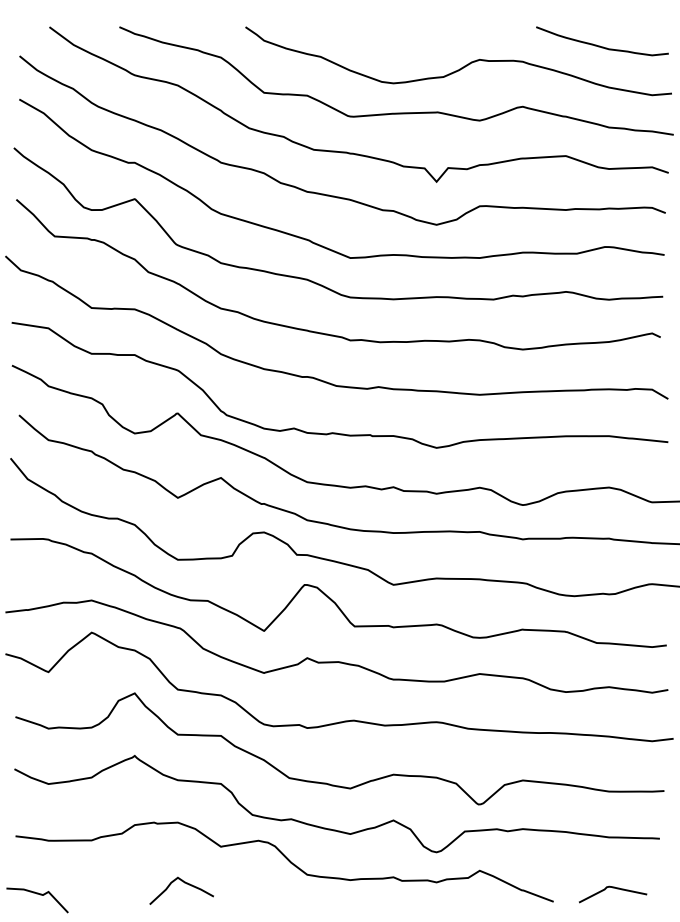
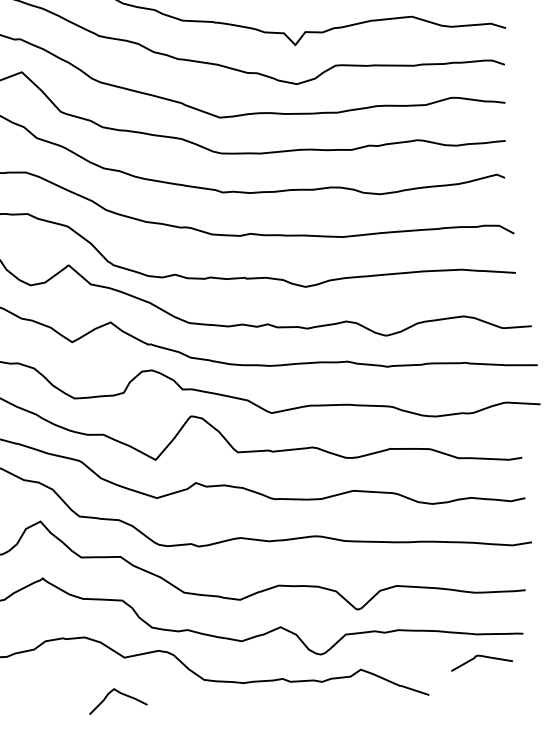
curve: (184, 883) -> (120, 694), moved
curve: (613, 888) -> (482, 657), moved

